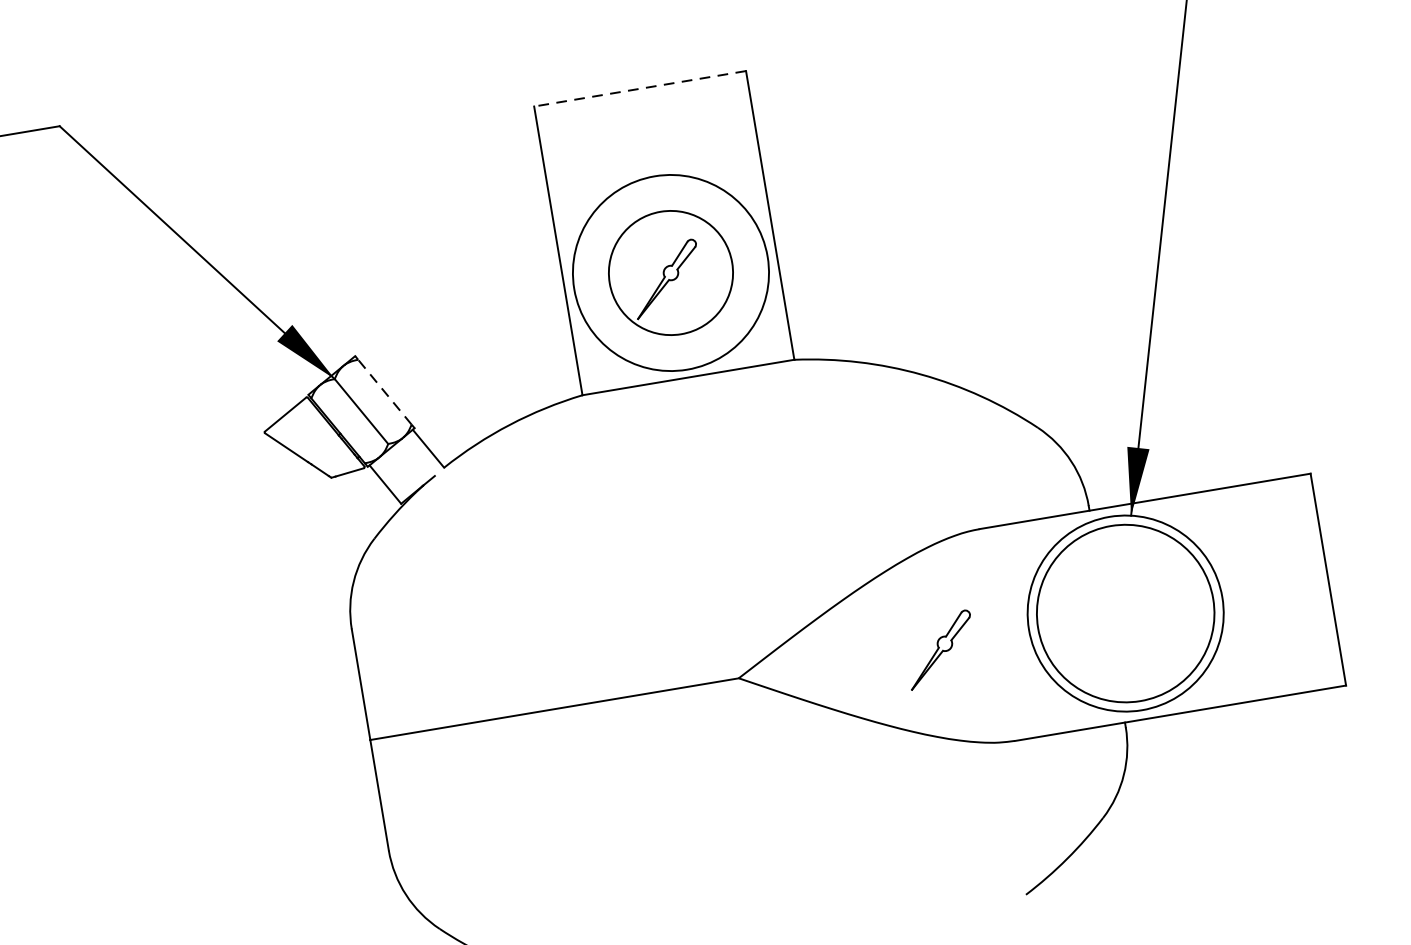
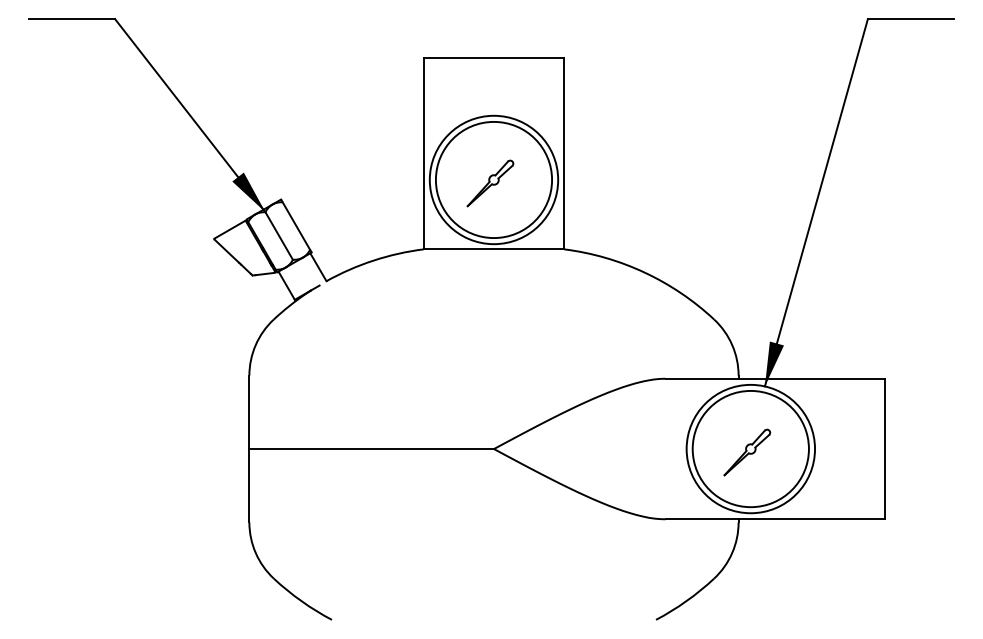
line: (639, 88) -> (493, 57), dashed -> solid
circle: (670, 272) -> (493, 179), size x1.43
line: (385, 392) -> (296, 226), dashed -> solid
part: (940, 649) -> (747, 452), moved

